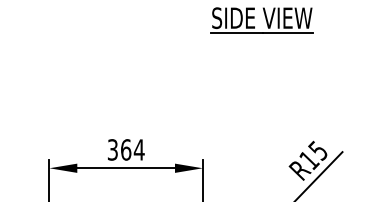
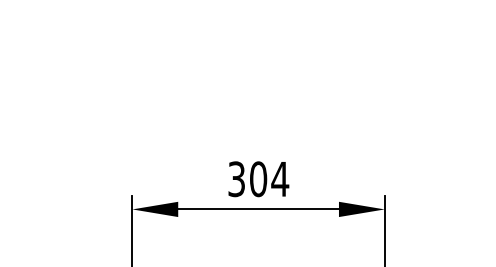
text: (126, 149) -> (259, 178), 364 -> 304

